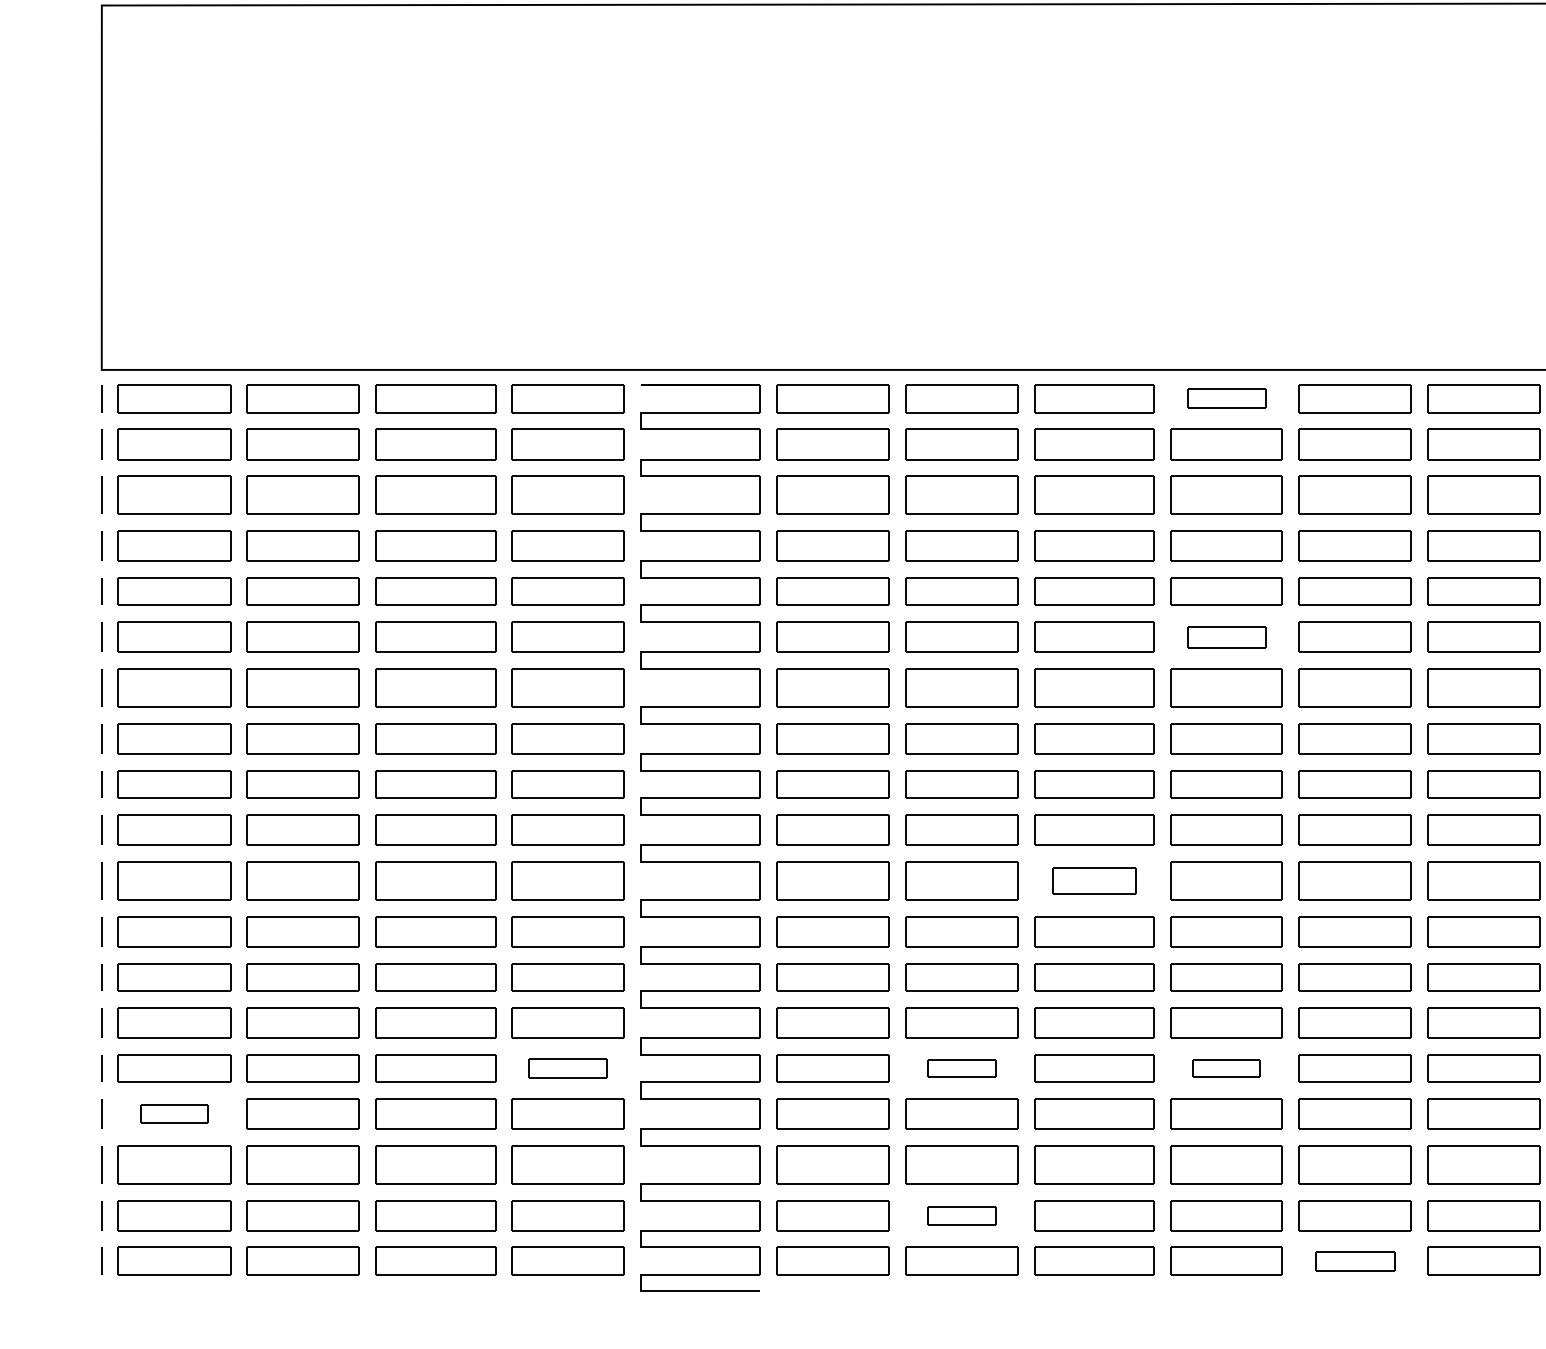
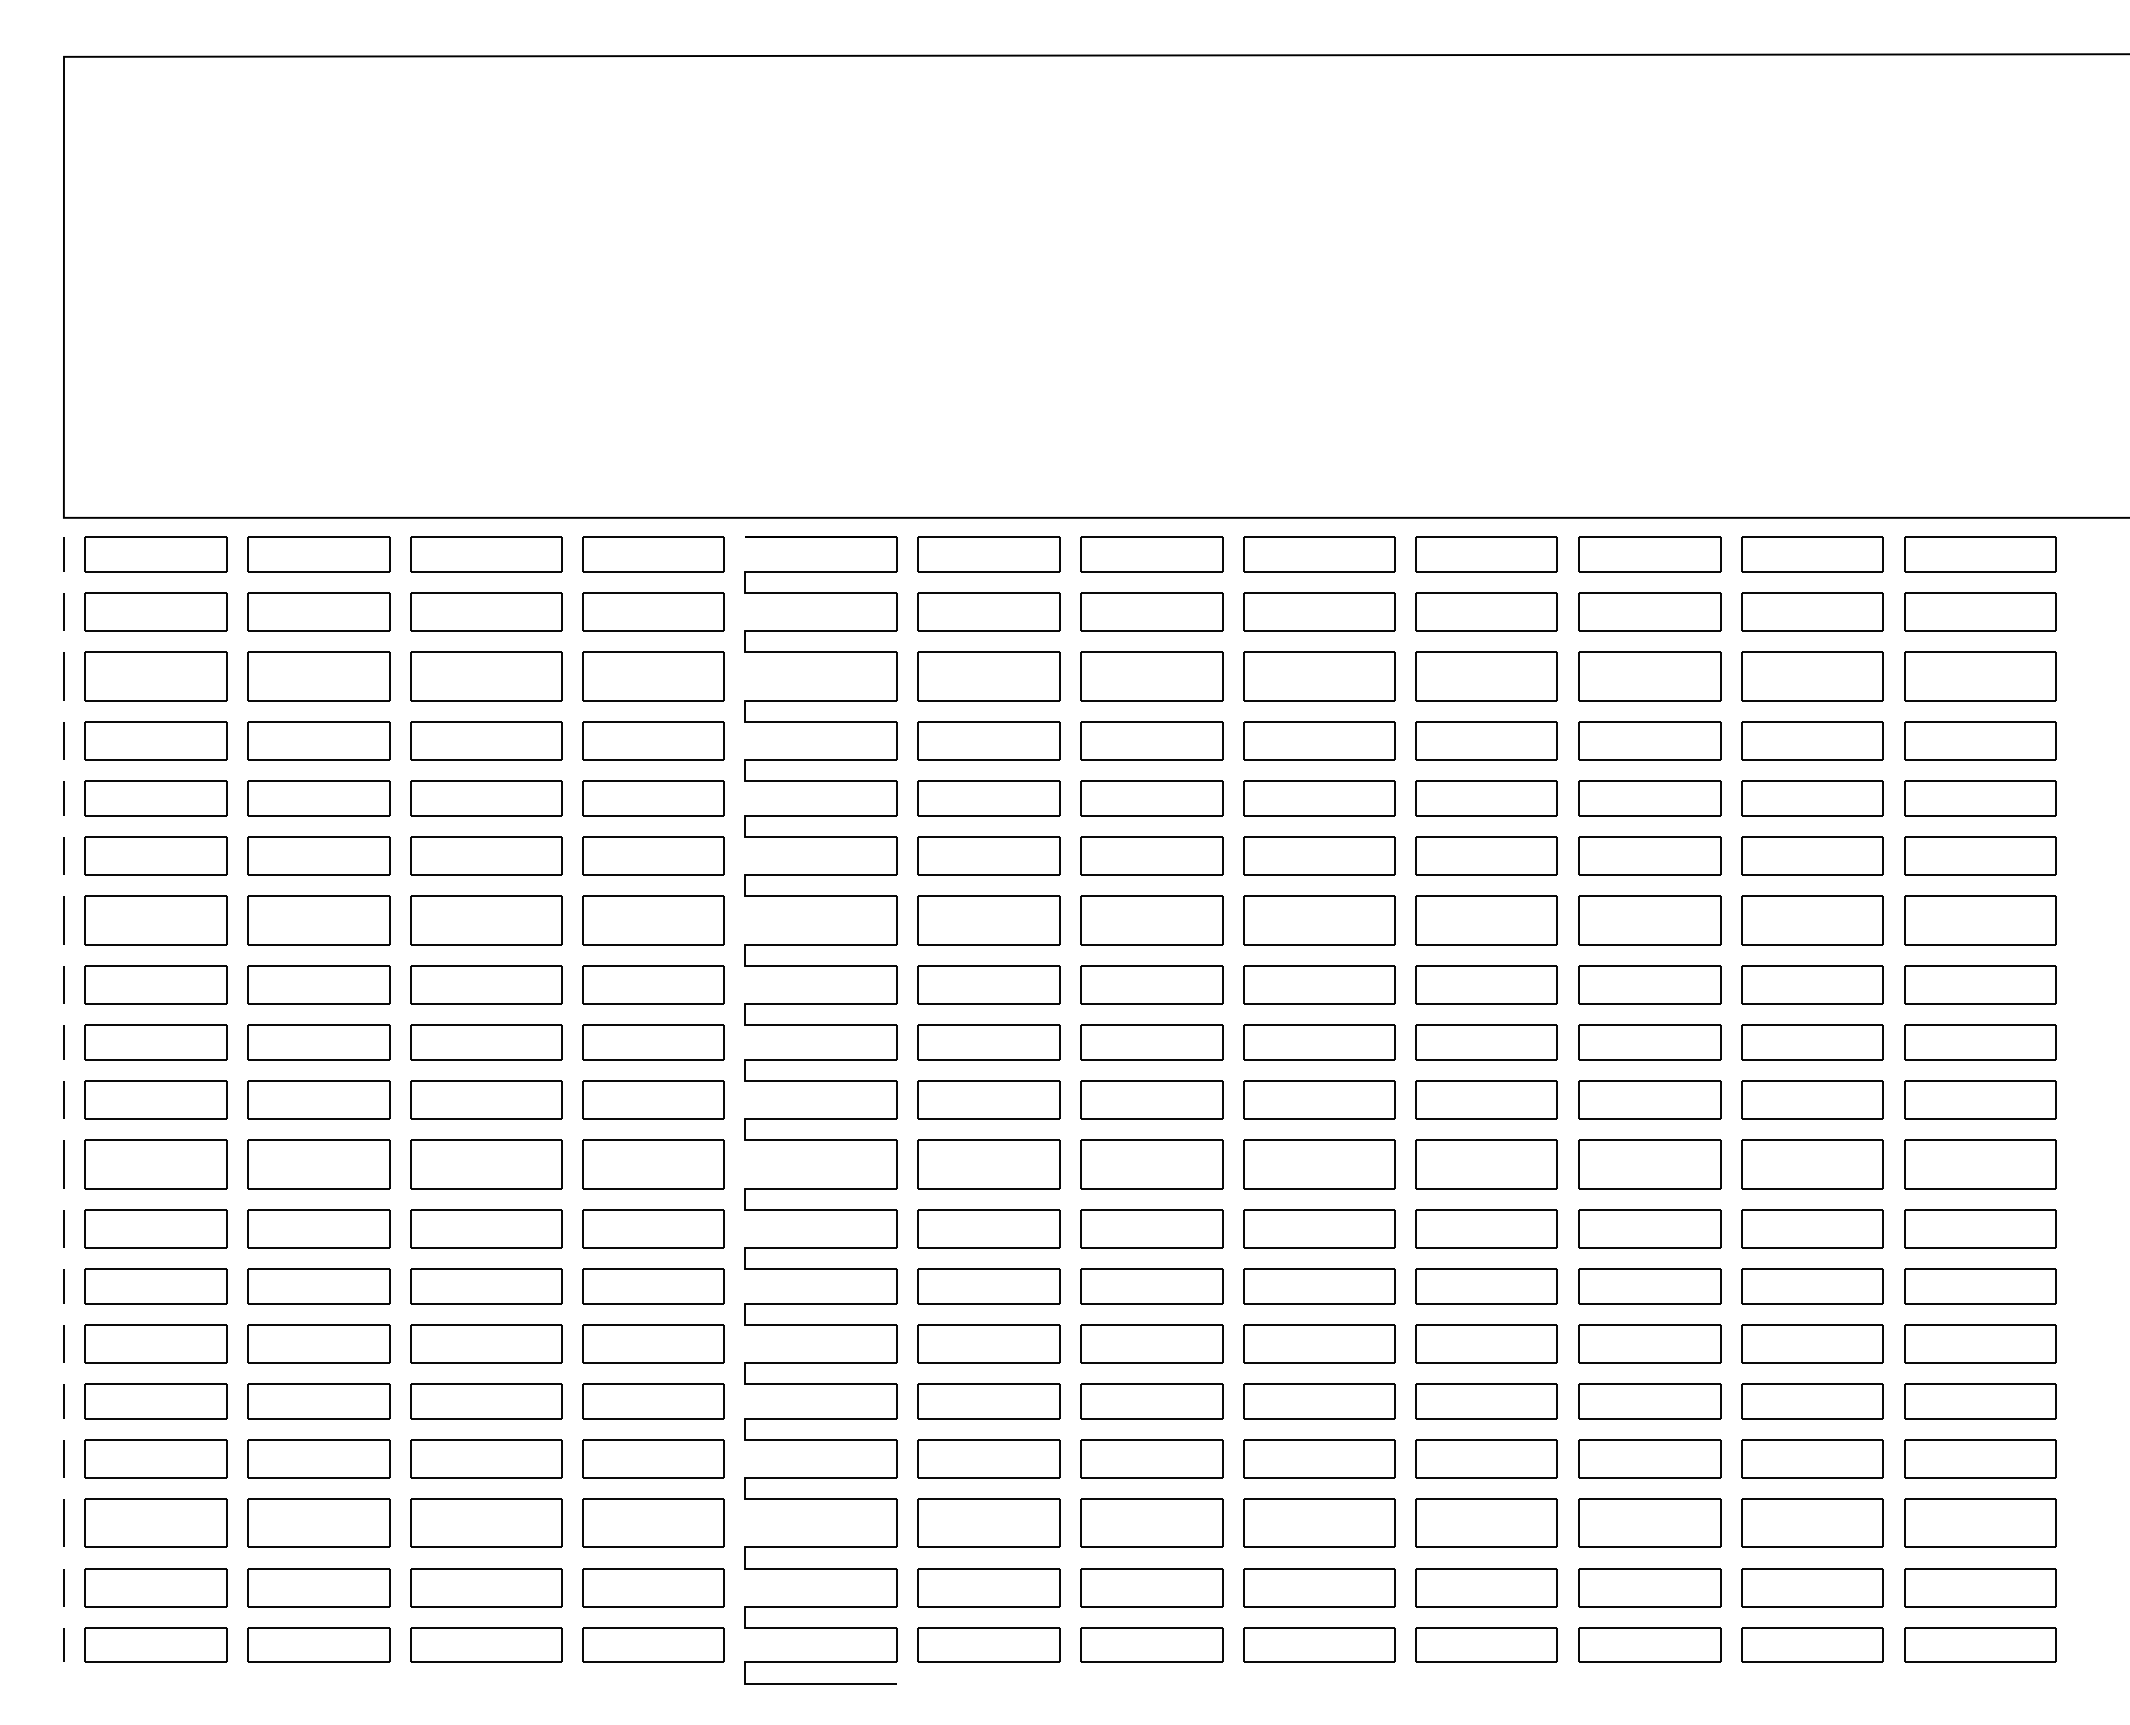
part: (1226, 398) -> (1486, 554), size x1.43
part: (1226, 636) -> (1486, 855), size x1.43
part: (1094, 881) -> (1319, 1164), size x1.43
part: (567, 1068) -> (653, 1401), size x1.43
part: (961, 1068) -> (1151, 1401), size x1.67
part: (1226, 1068) -> (1486, 1401), size x1.67
part: (174, 1113) -> (155, 1458), size x1.67
part: (961, 1215) -> (1151, 1587), size x1.67
part: (1355, 1260) -> (1649, 1644), size x1.43

